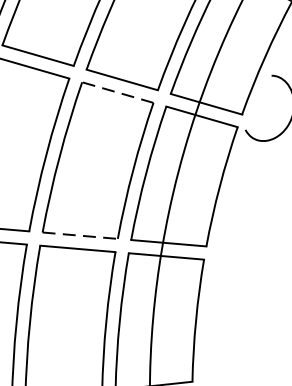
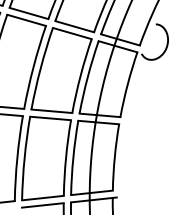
line: (116, 92) -> (71, 33), dashed -> solid
line: (81, 236) -> (52, 111), dashed -> solid

